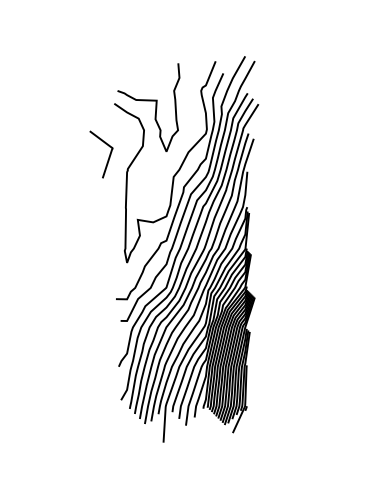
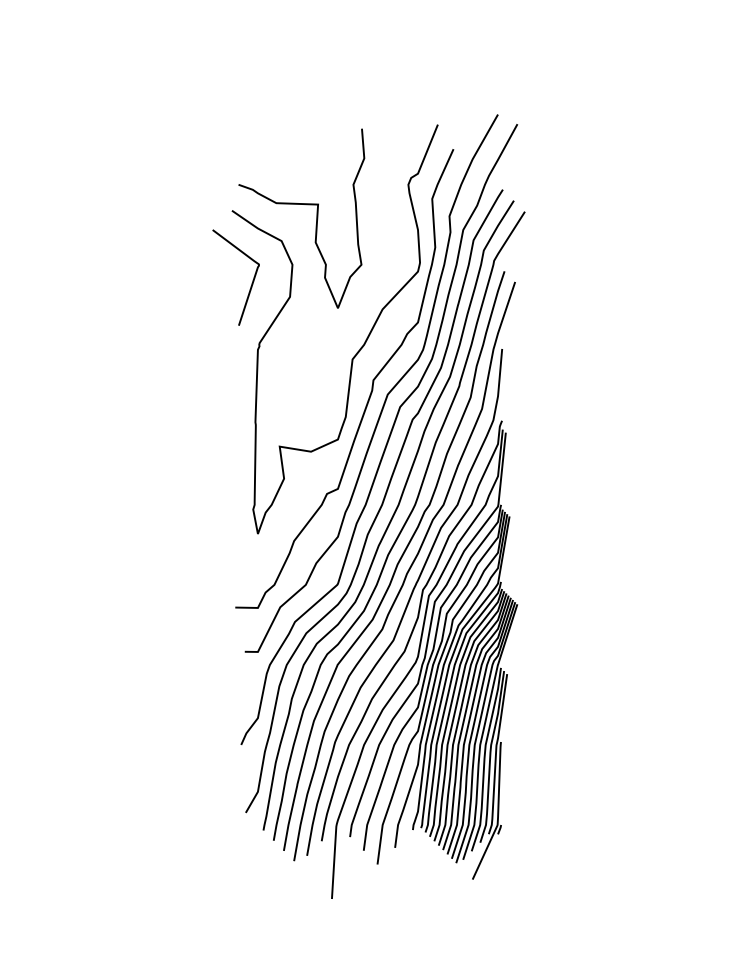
curve: (108, 156) -> (250, 281), moved

